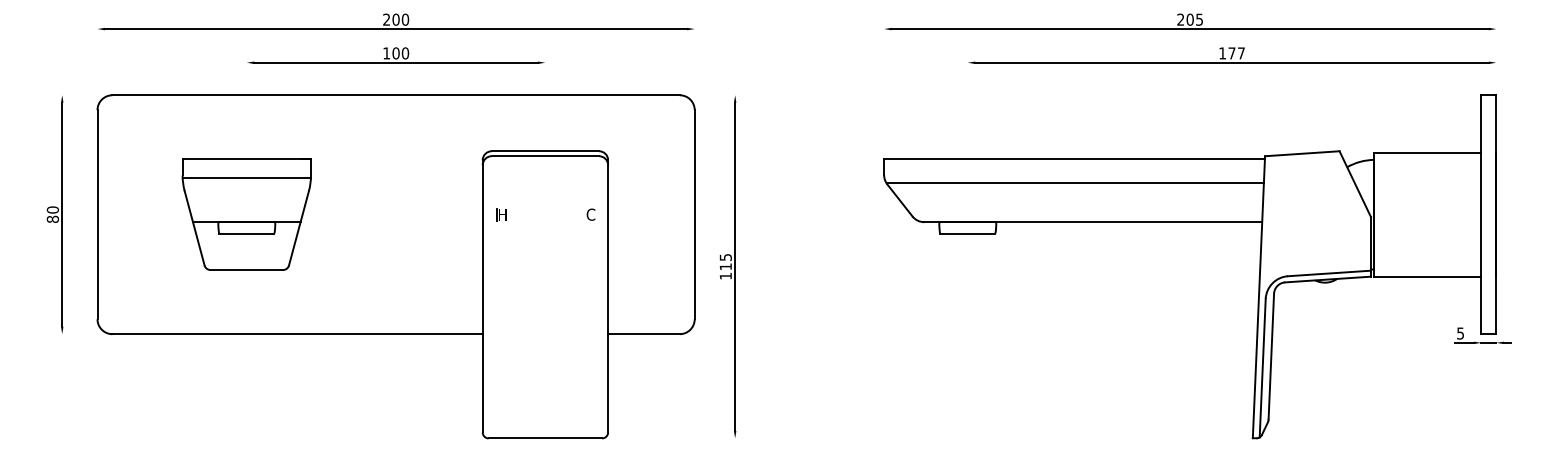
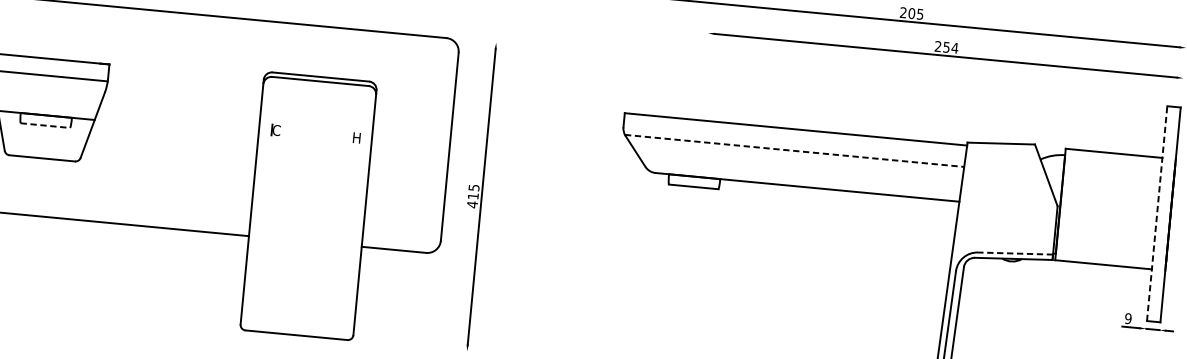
text: (1232, 53) -> (947, 47), 177 -> 254
line: (1075, 183) -> (794, 151), solid -> dashed
text: (502, 214) -> (276, 130), H -> C
text: (590, 214) -> (356, 137), C -> H
line: (1481, 214) -> (1157, 213), solid -> dashed
line: (246, 233) -> (45, 125), solid -> dashed
line: (1329, 273) -> (1015, 253), solid -> dashed
text: (725, 276) -> (472, 204), 115 -> 415
text: (1460, 333) -> (1128, 318), 5 -> 9

